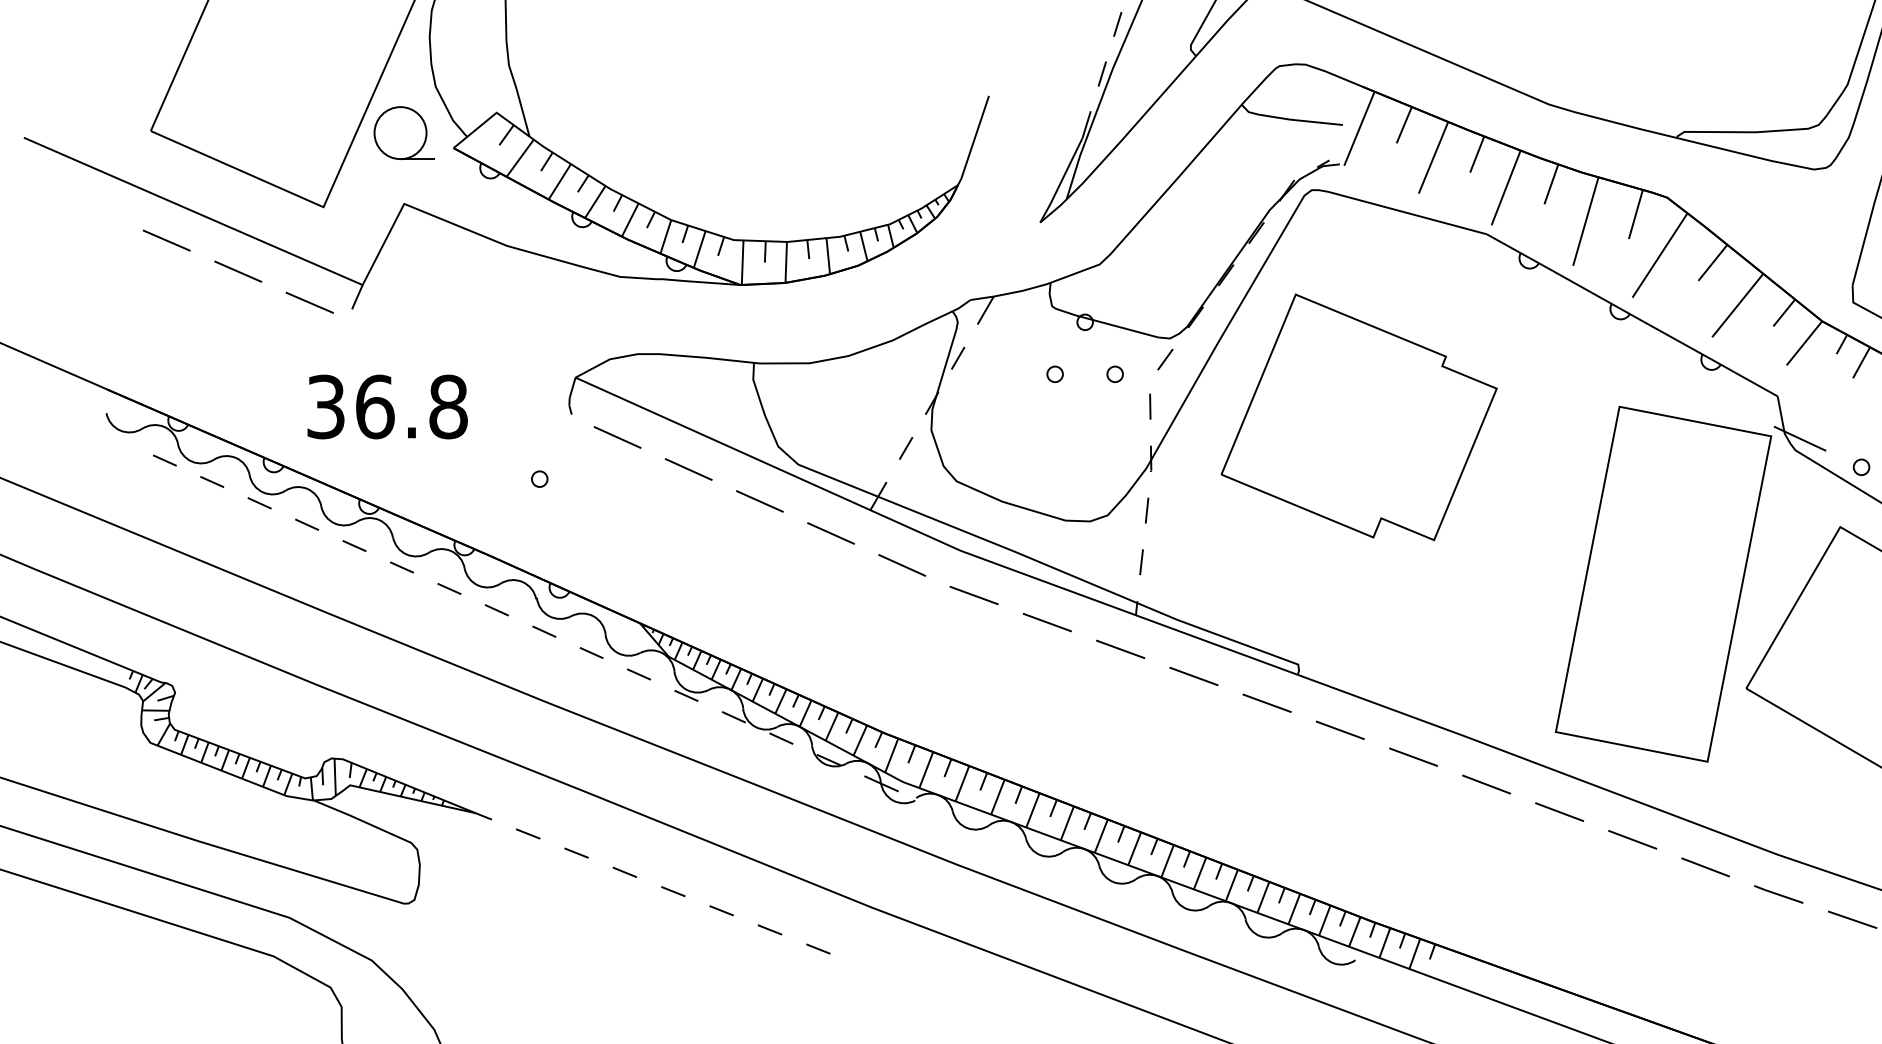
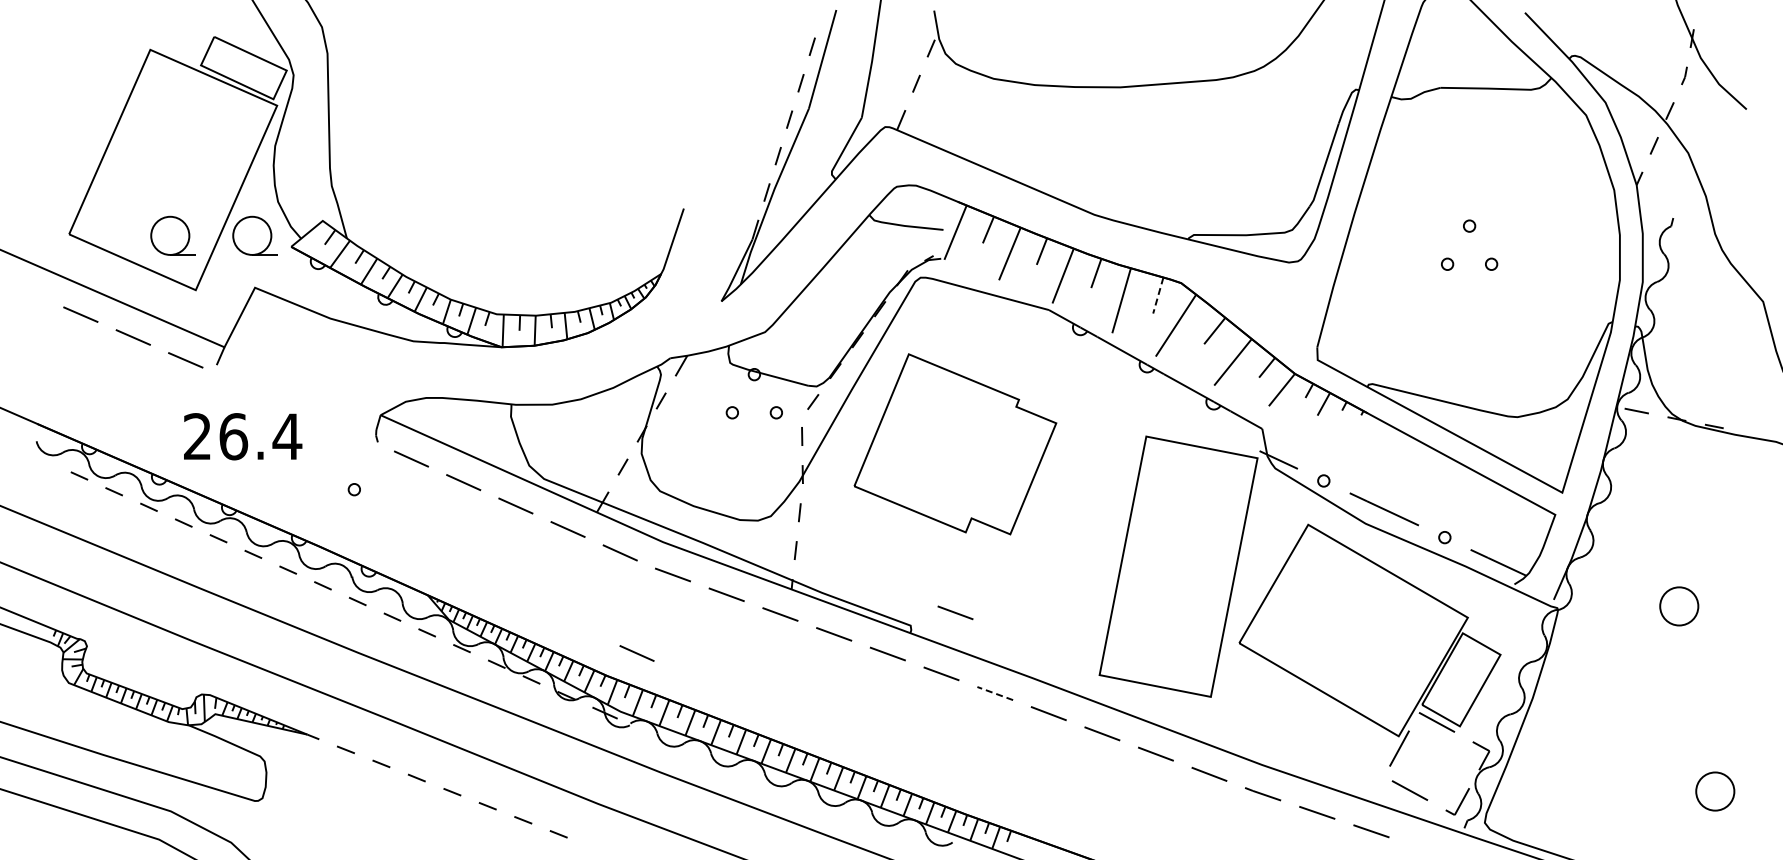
part: (291, 132) -> (172, 235), added
line: (1636, 214) -> (1158, 295), solid -> dashed
text: (388, 406) -> (243, 436), 36.8 -> 26.4
line: (1359, 646) -> (955, 612), added
line: (924, 702) -> (636, 653), added
line: (1412, 757) -> (994, 693), solid -> dashed

